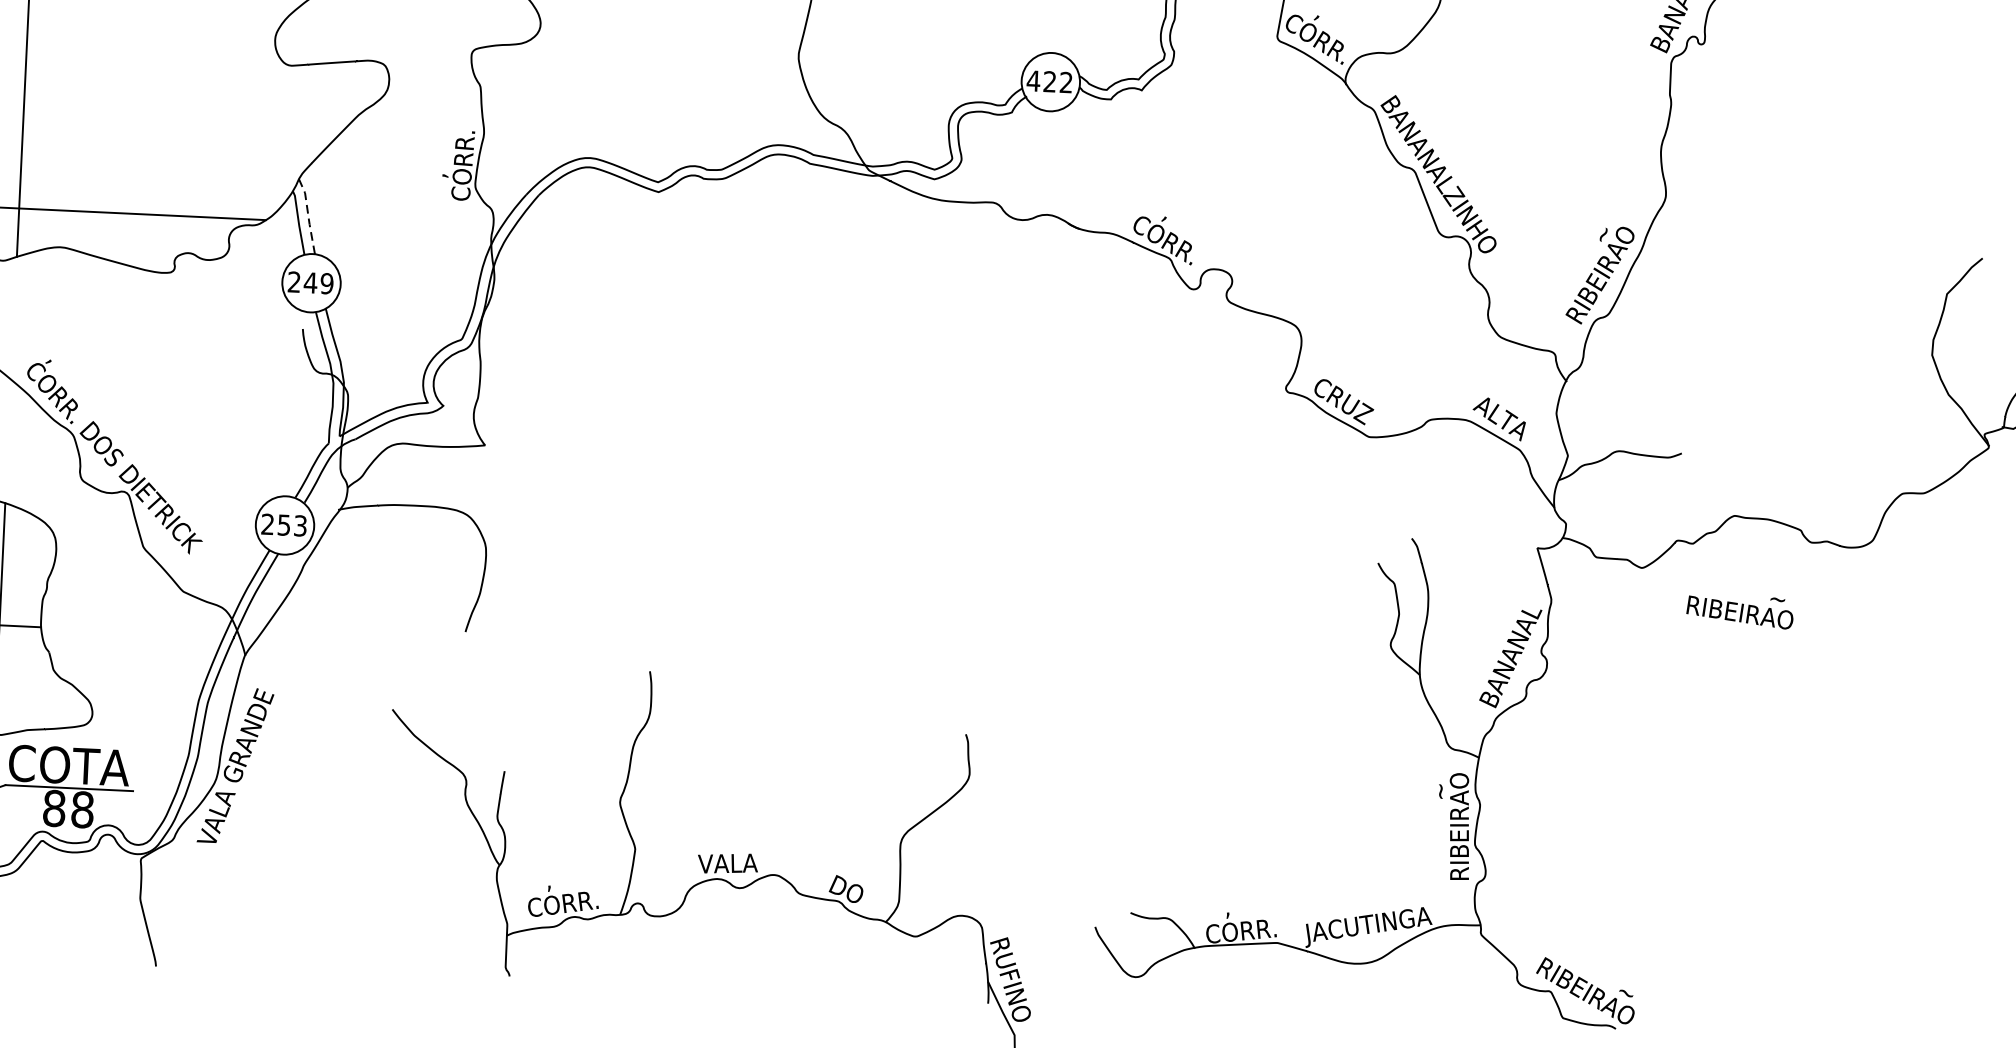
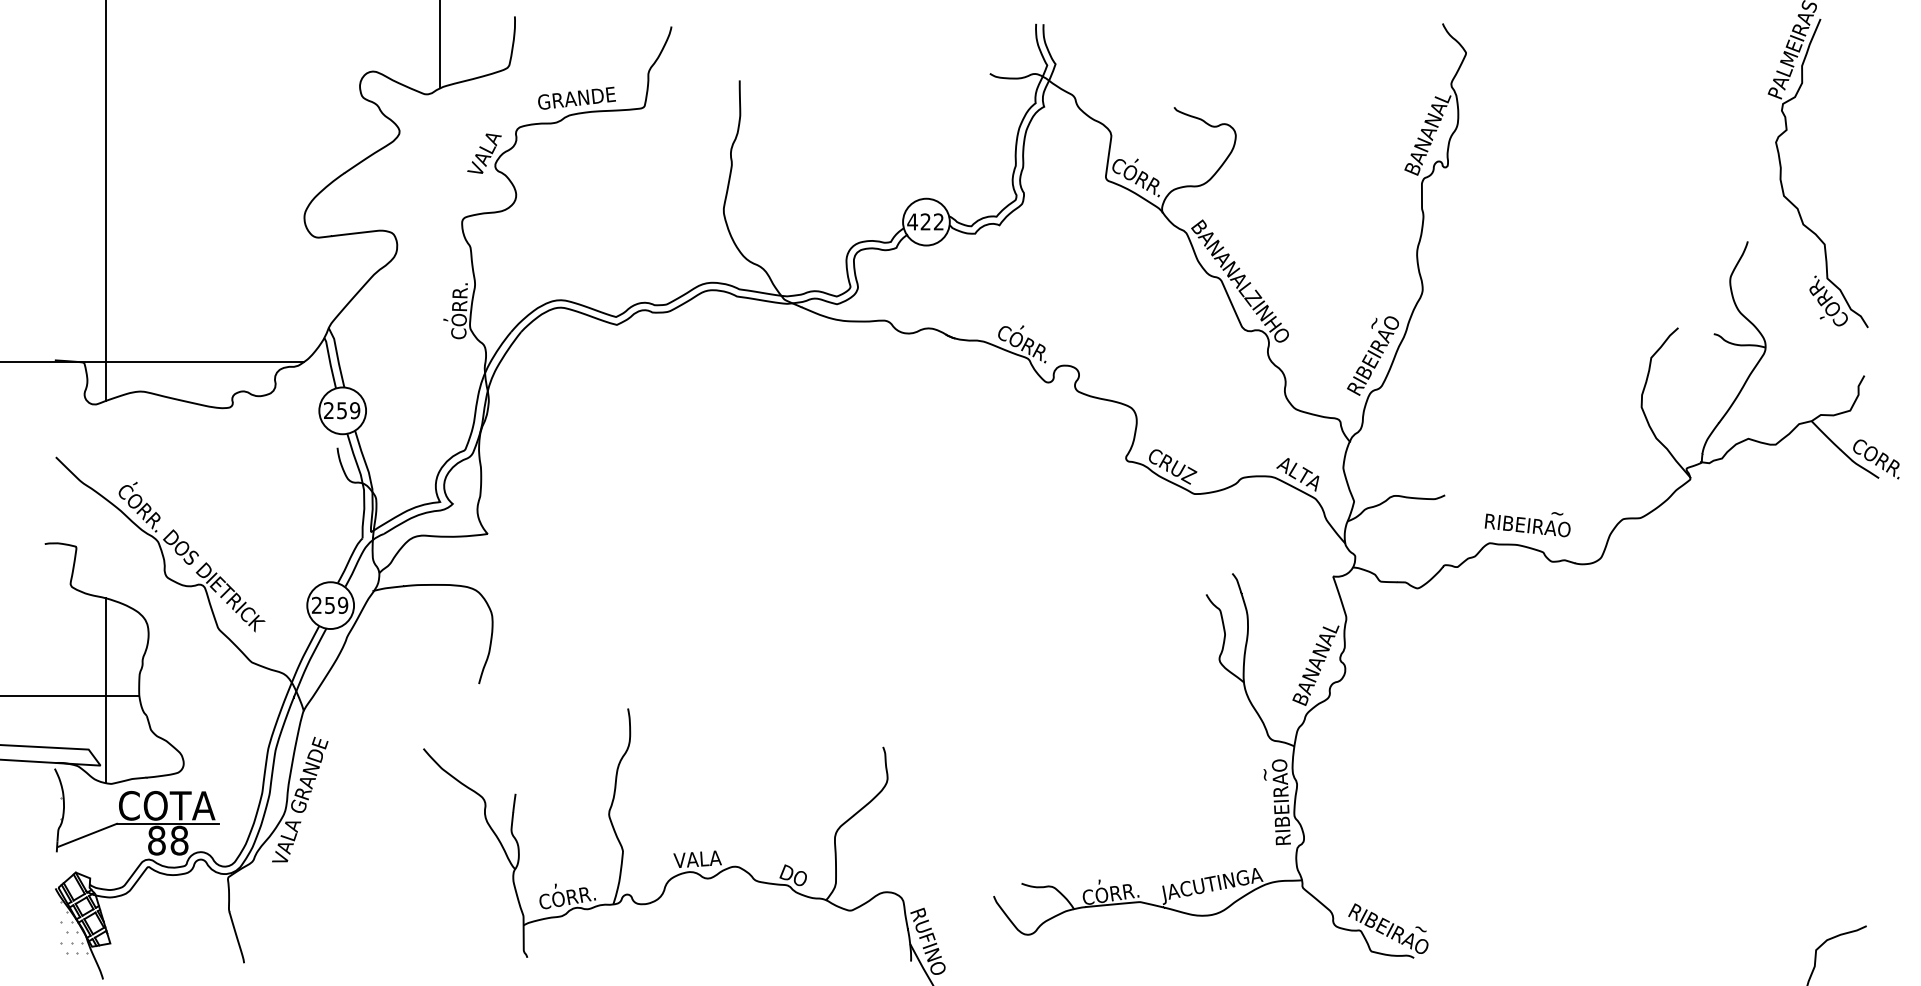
line: (308, 216) -> (337, 357), dashed -> solid
text: (310, 282) -> (341, 410), 249 -> 259
text: (301, 524) -> (343, 604), 253 -> 259
text: (1739, 611) -> (1527, 524), moved

